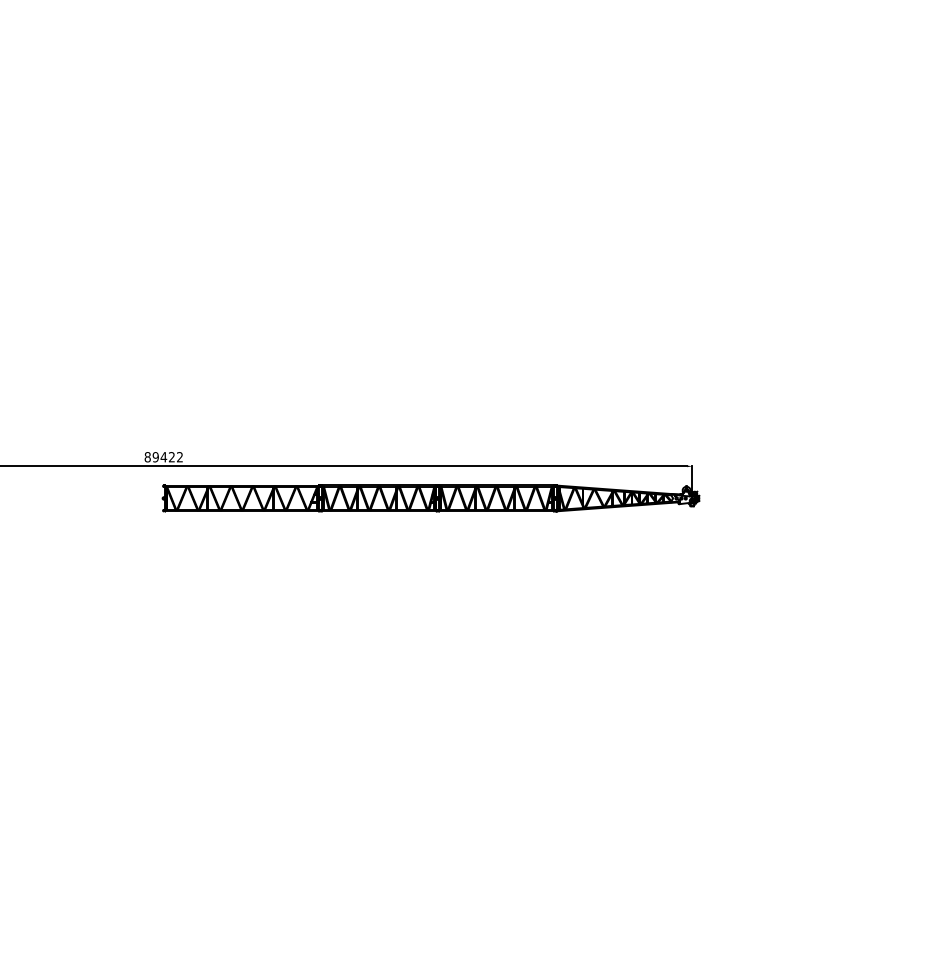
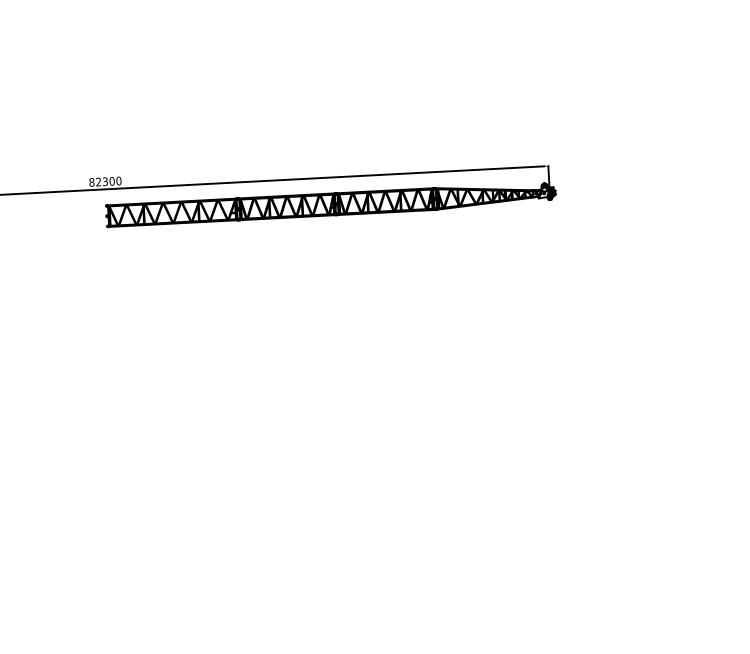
text: (167, 457) -> (108, 181), 89422 -> 82300

